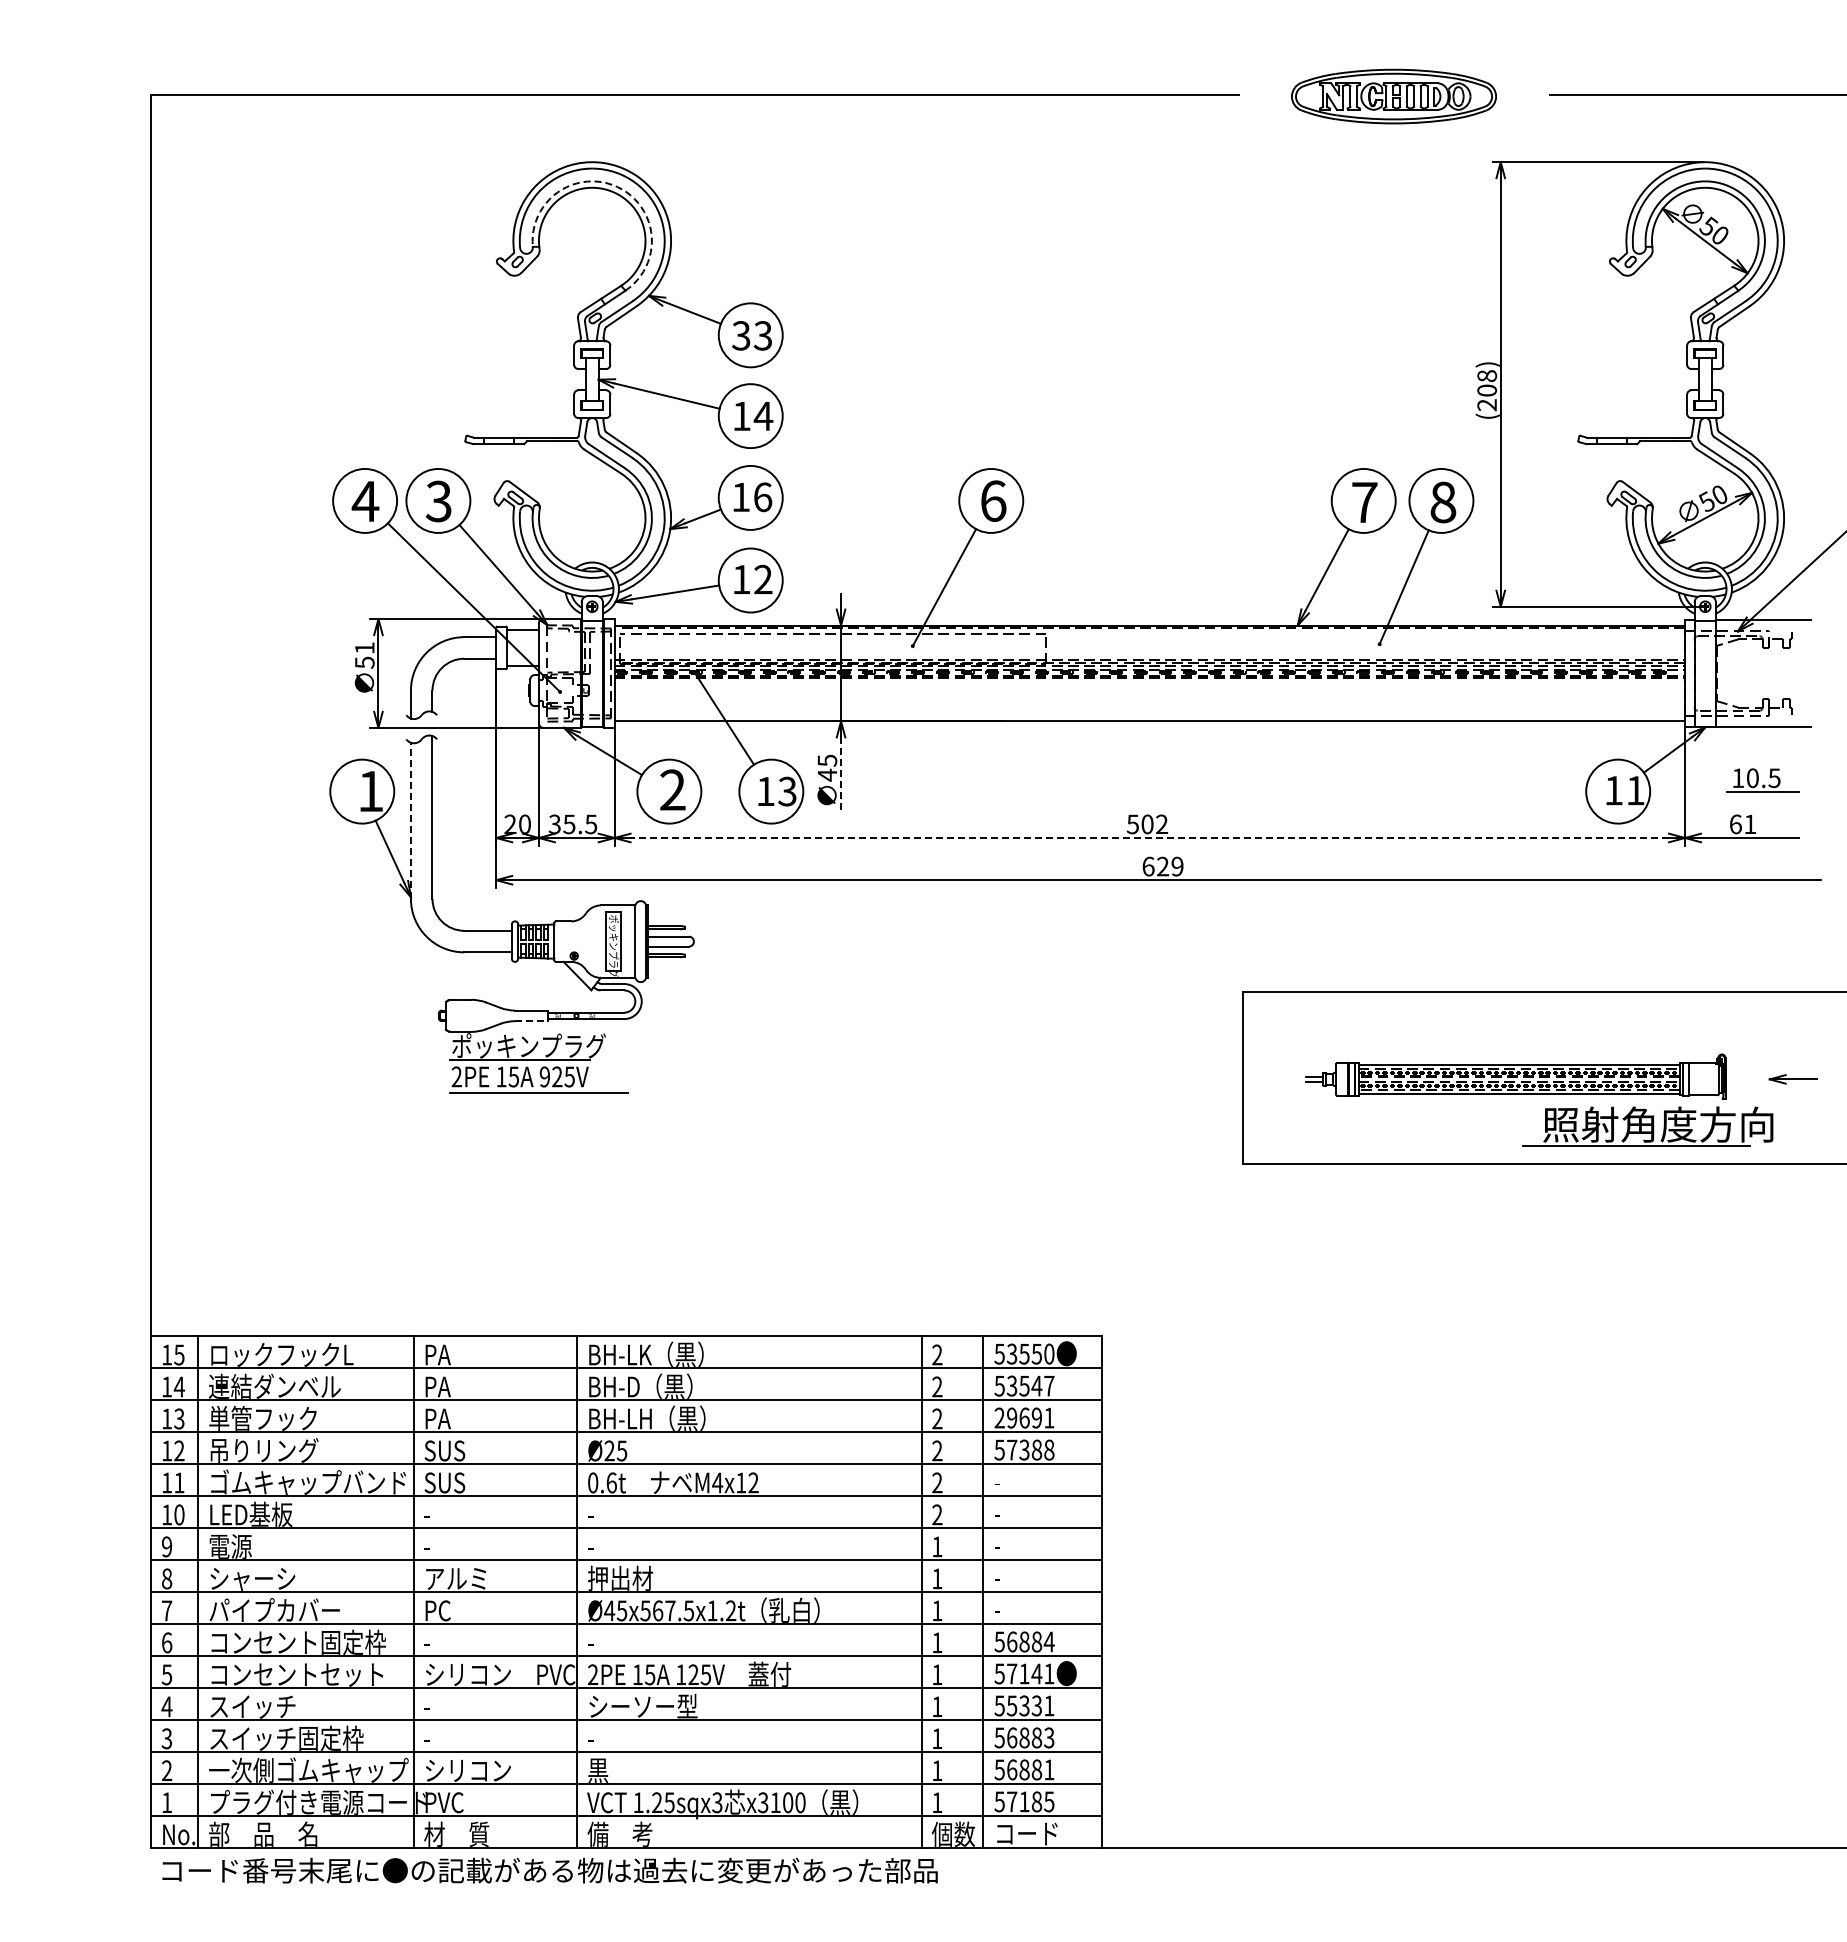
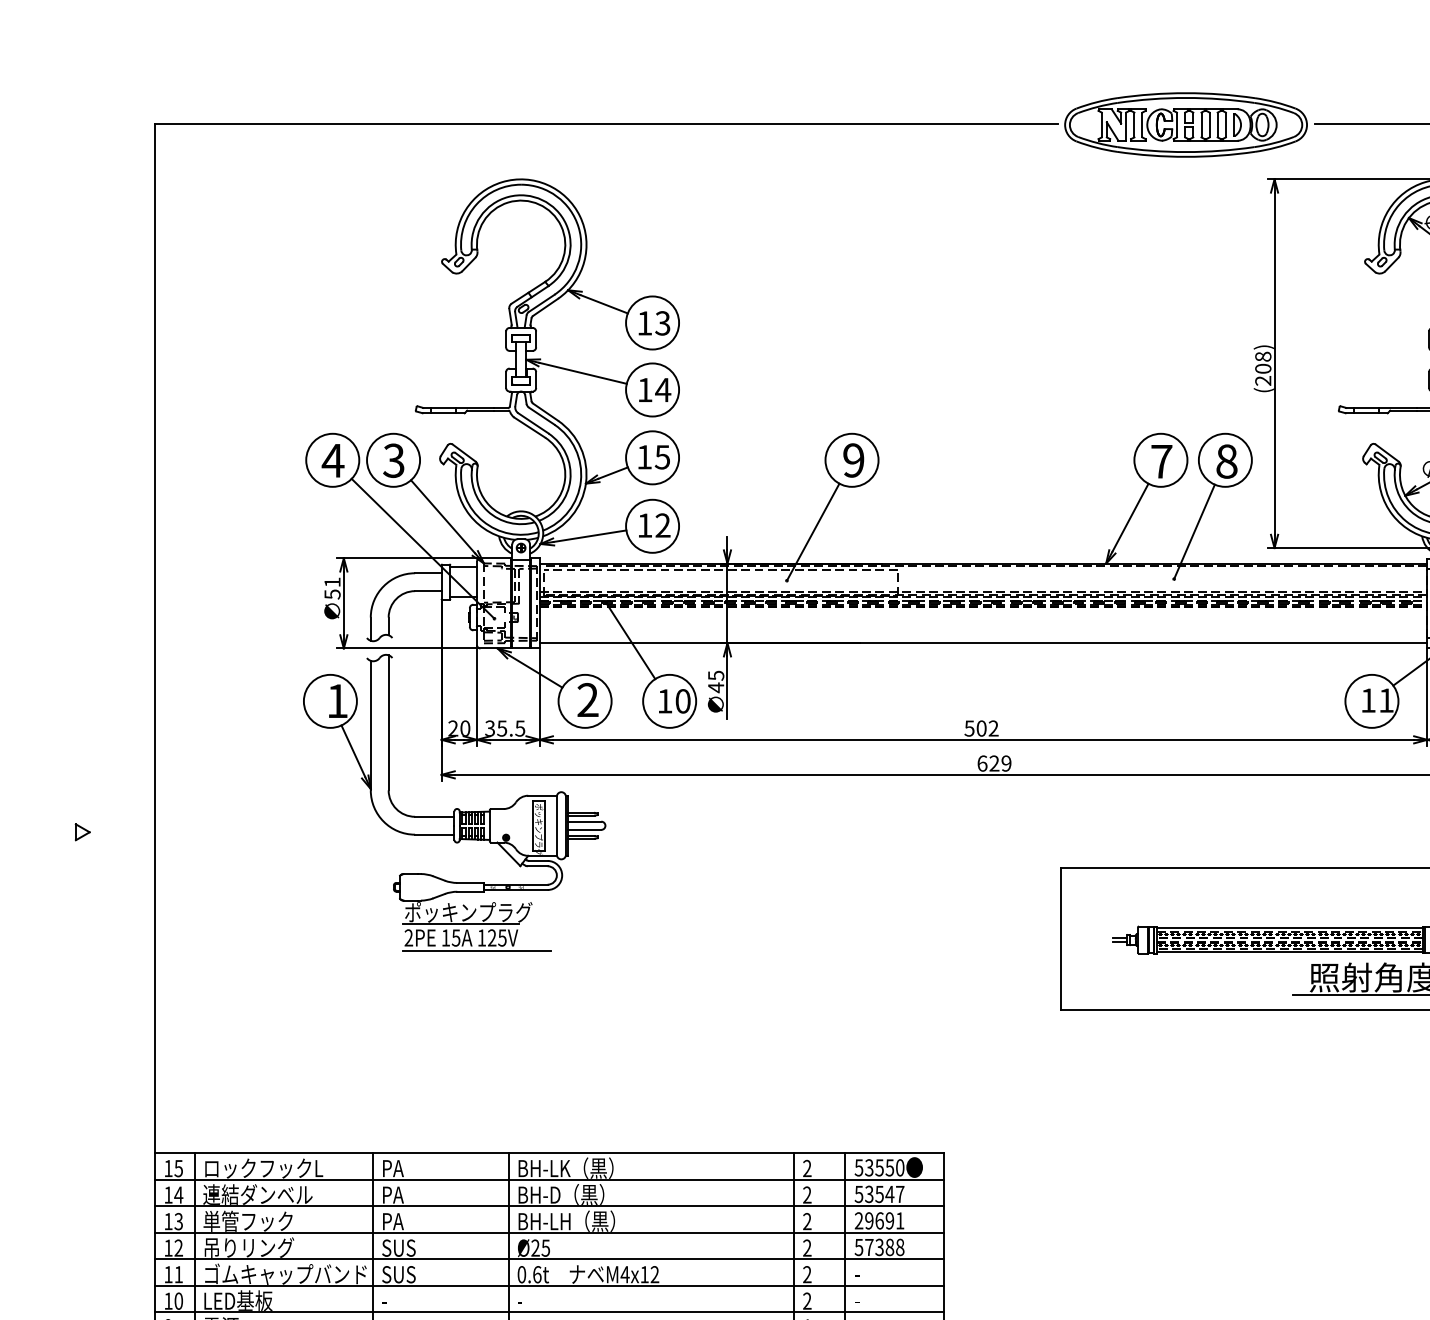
part: (1393, 96) -> (1185, 124), size x1.43
arc: (617, 187) -> (542, 200), dashed -> solid
text: (741, 335) -> (644, 323), 33 -> 13
text: (762, 497) -> (662, 457), 16 -> 15
text: (993, 500) -> (853, 459), 6 -> 9
line: (841, 775) -> (727, 688), dashed -> solid
text: (787, 791) -> (683, 701), 13 -> 10
line: (410, 820) -> (370, 725), dashed -> solid
line: (1149, 838) -> (983, 740), dashed -> solid
part: (63, 949) -> (82, 832), added
line: (531, 1021) -> (470, 892), dashed -> solid
text: (544, 1076) -> (481, 937), 925V -> 125V

